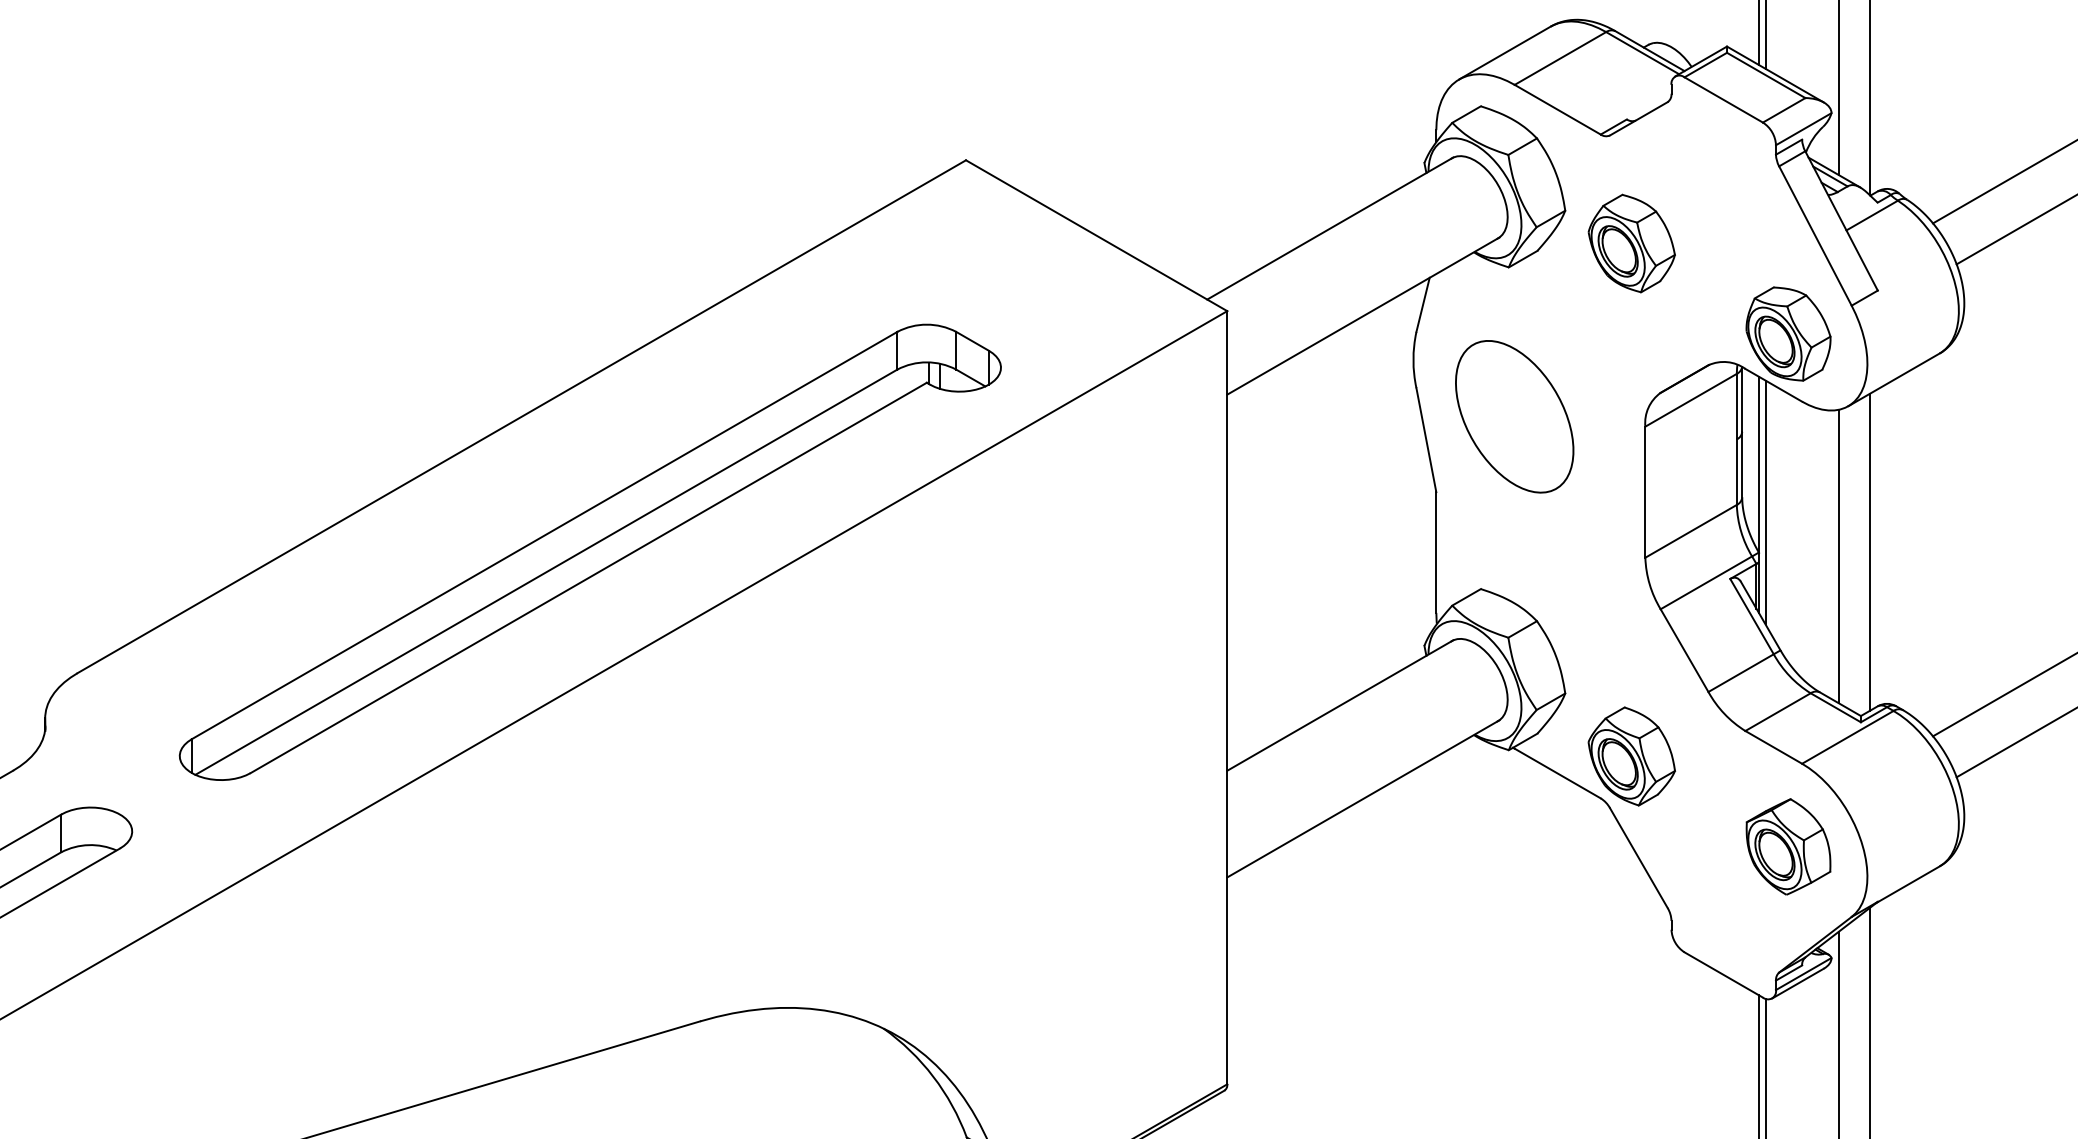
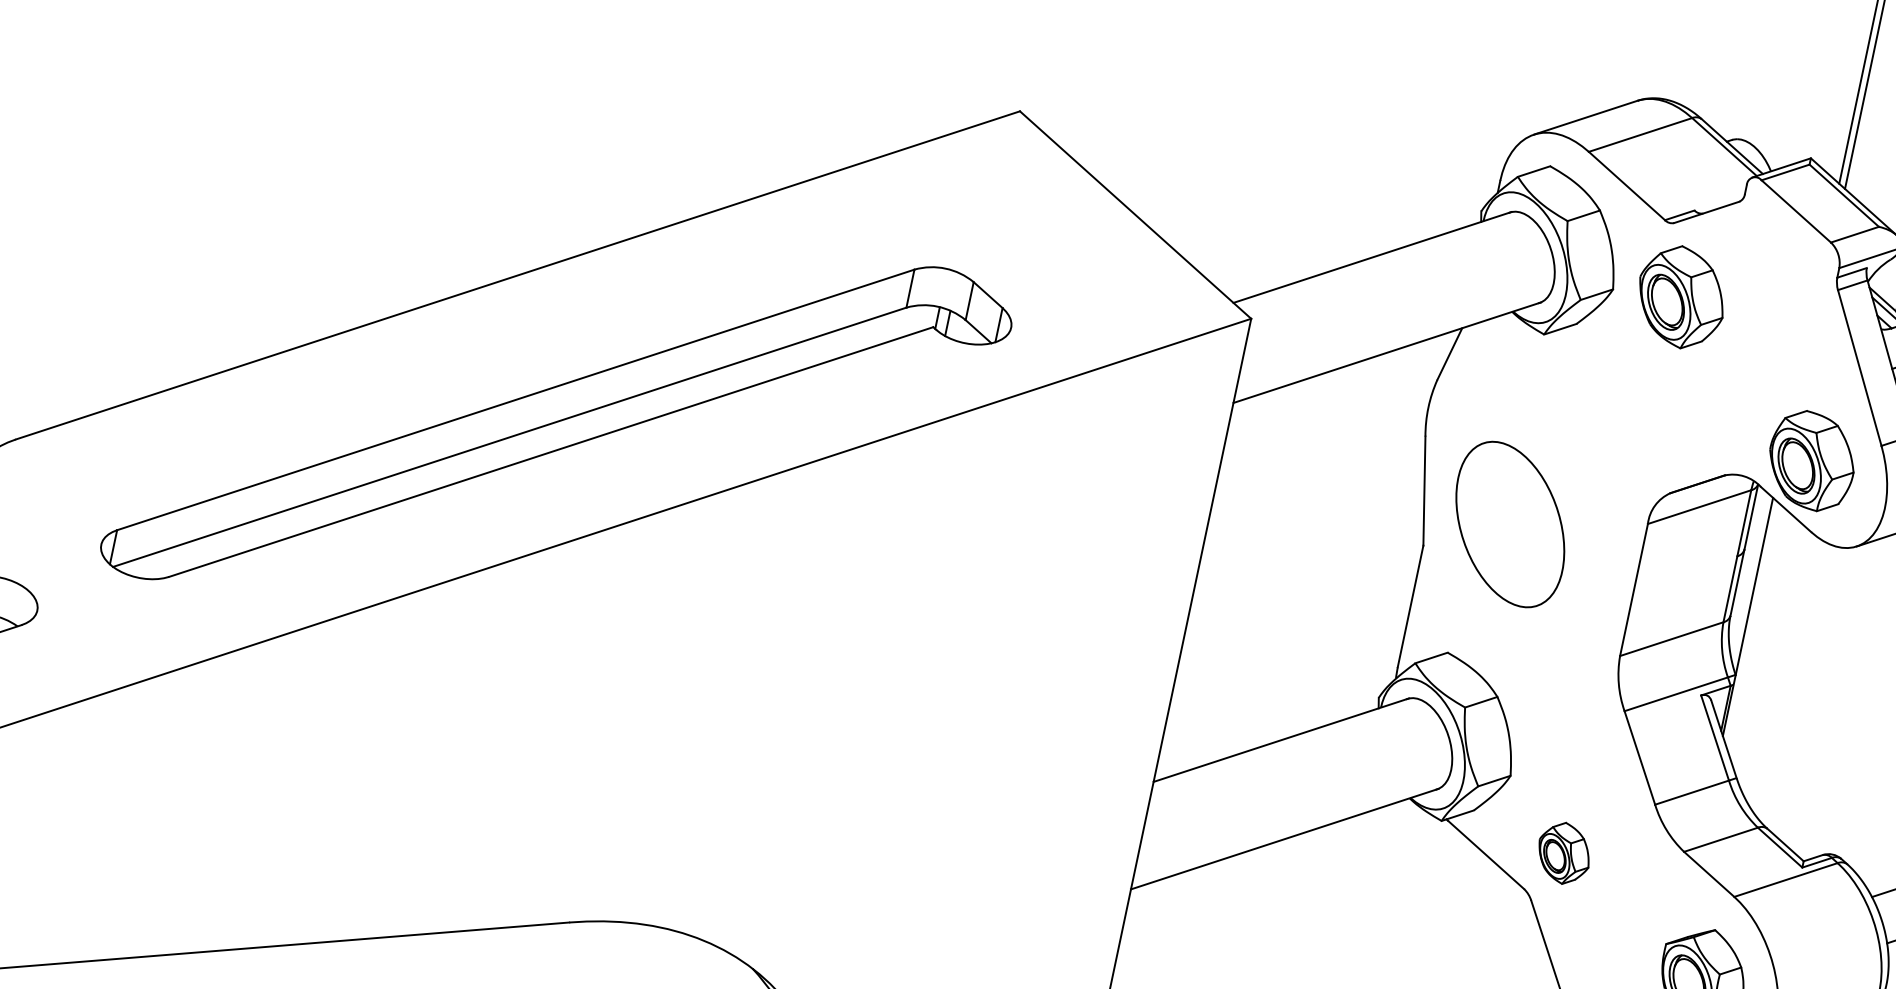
part: (1631, 243) -> (1681, 297), moved
part: (1514, 416) -> (1510, 524), moved
line: (1765, 502) -> (1752, 625), removed
line: (1870, 551) -> (1848, 697), removed
line: (1838, 556) -> (1814, 695), removed
part: (1631, 756) -> (1563, 853), size x0.6

